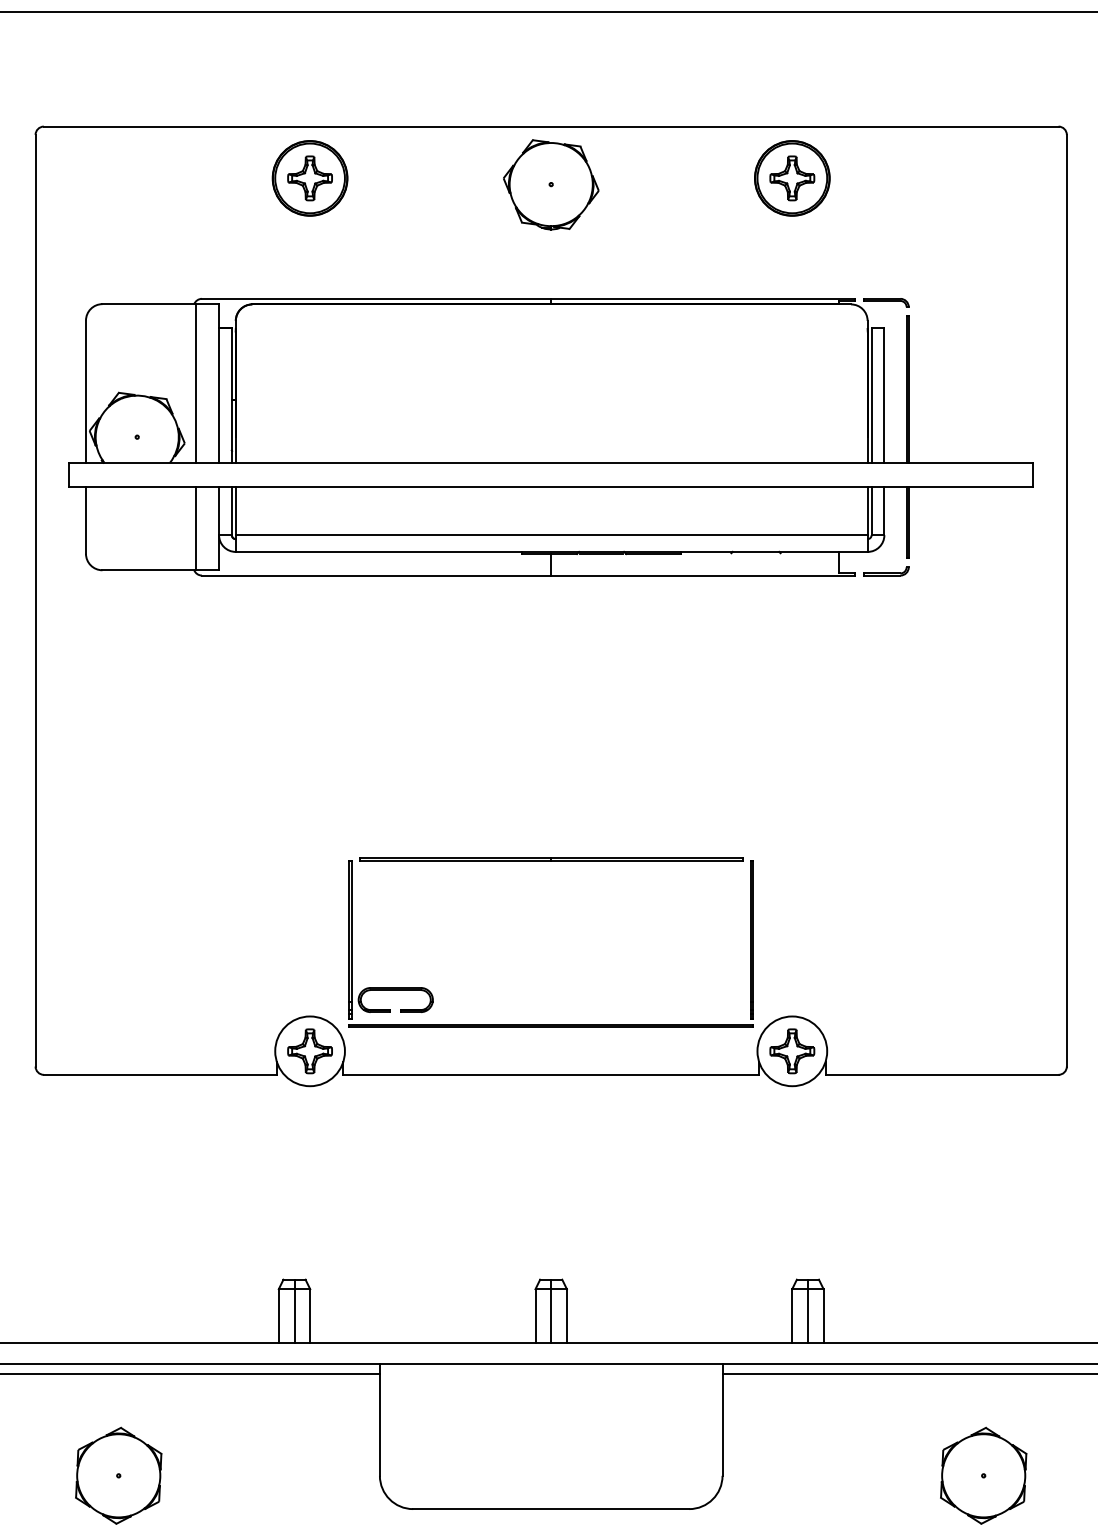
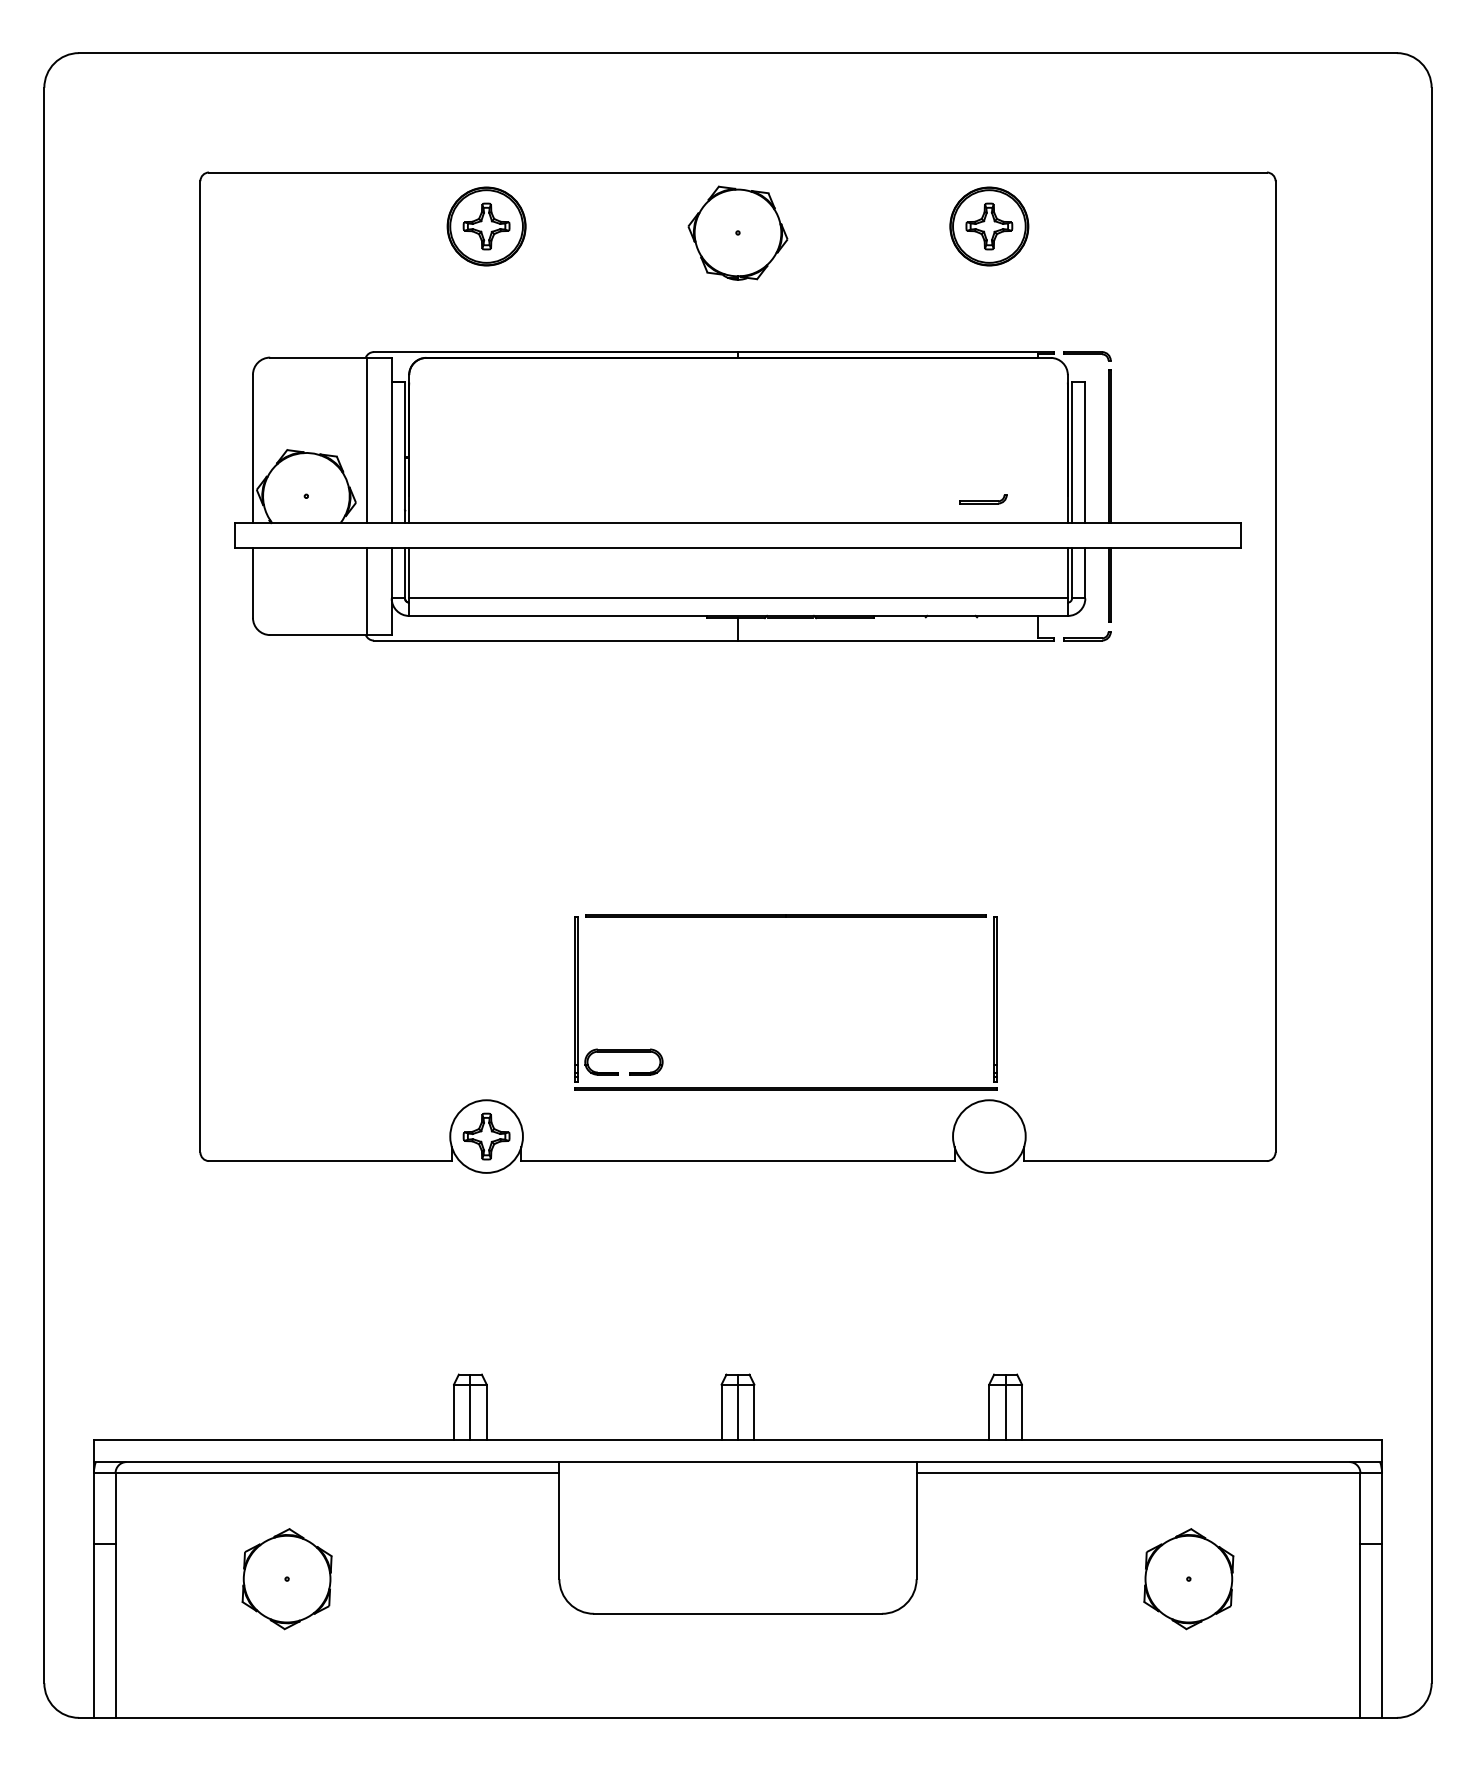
part: (786, 440) -> (983, 499), added
part: (550, 861) -> (785, 917), moved
part: (792, 1051) -> (989, 1136), removed

